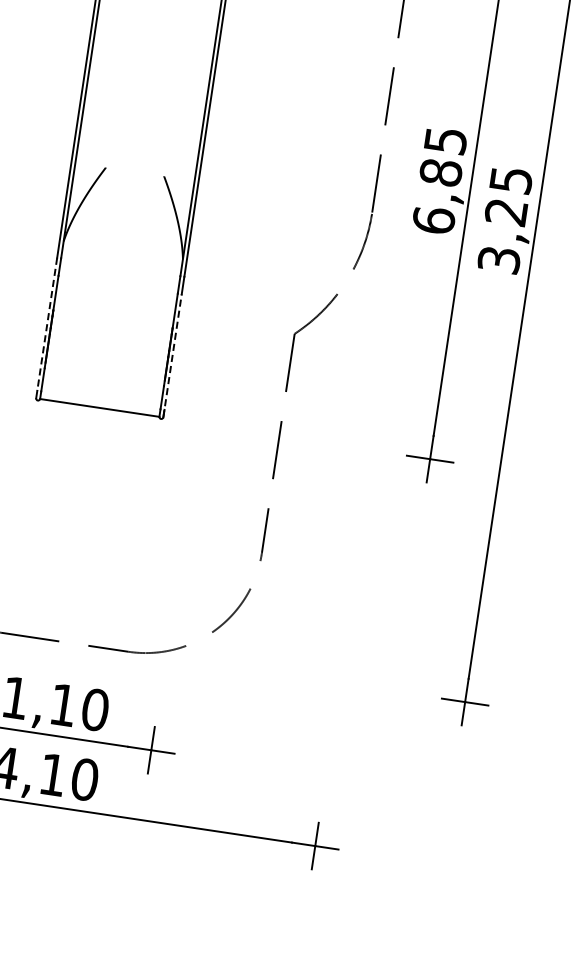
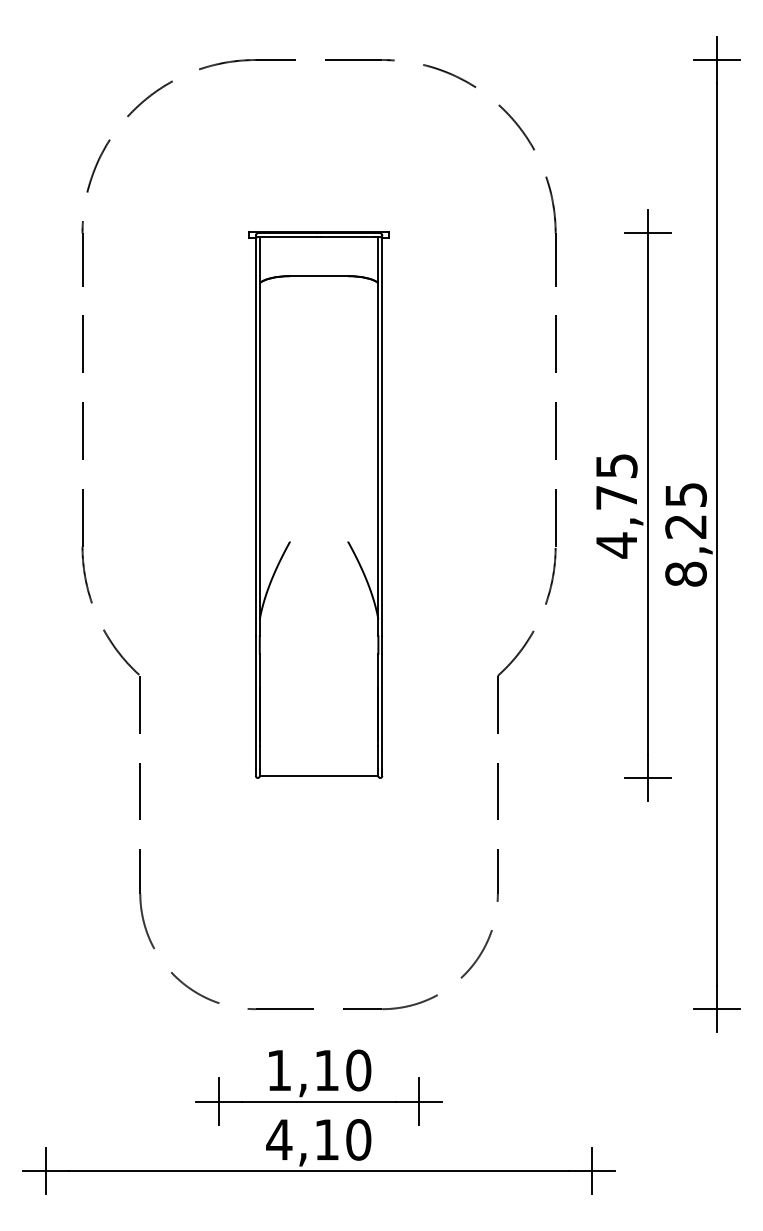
text: (437, 196) -> (616, 521), 6,85 -> 4,75
text: (498, 259) -> (685, 573), 3,25 -> 8,25
line: (46, 325) -> (255, 703), dashed -> solid
line: (172, 355) -> (382, 714), dashed -> solid

